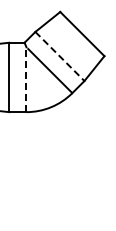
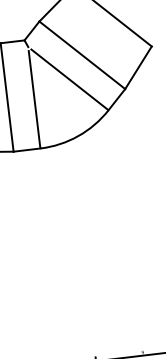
line: (59, 56) -> (81, 55), dashed -> solid
line: (26, 80) -> (34, 99), dashed -> solid

